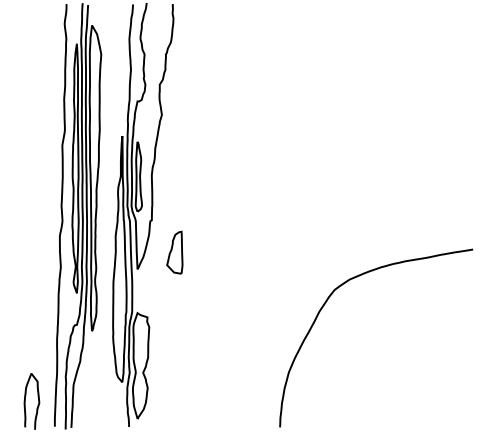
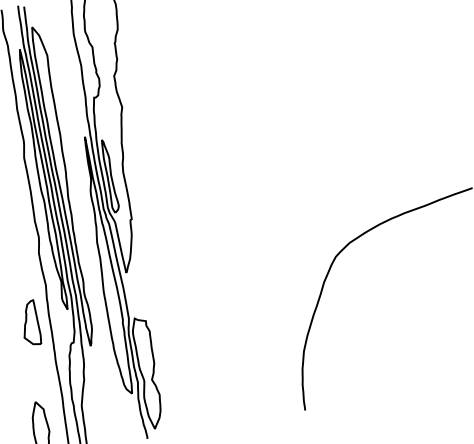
part: (174, 252) -> (29, 323), moved

